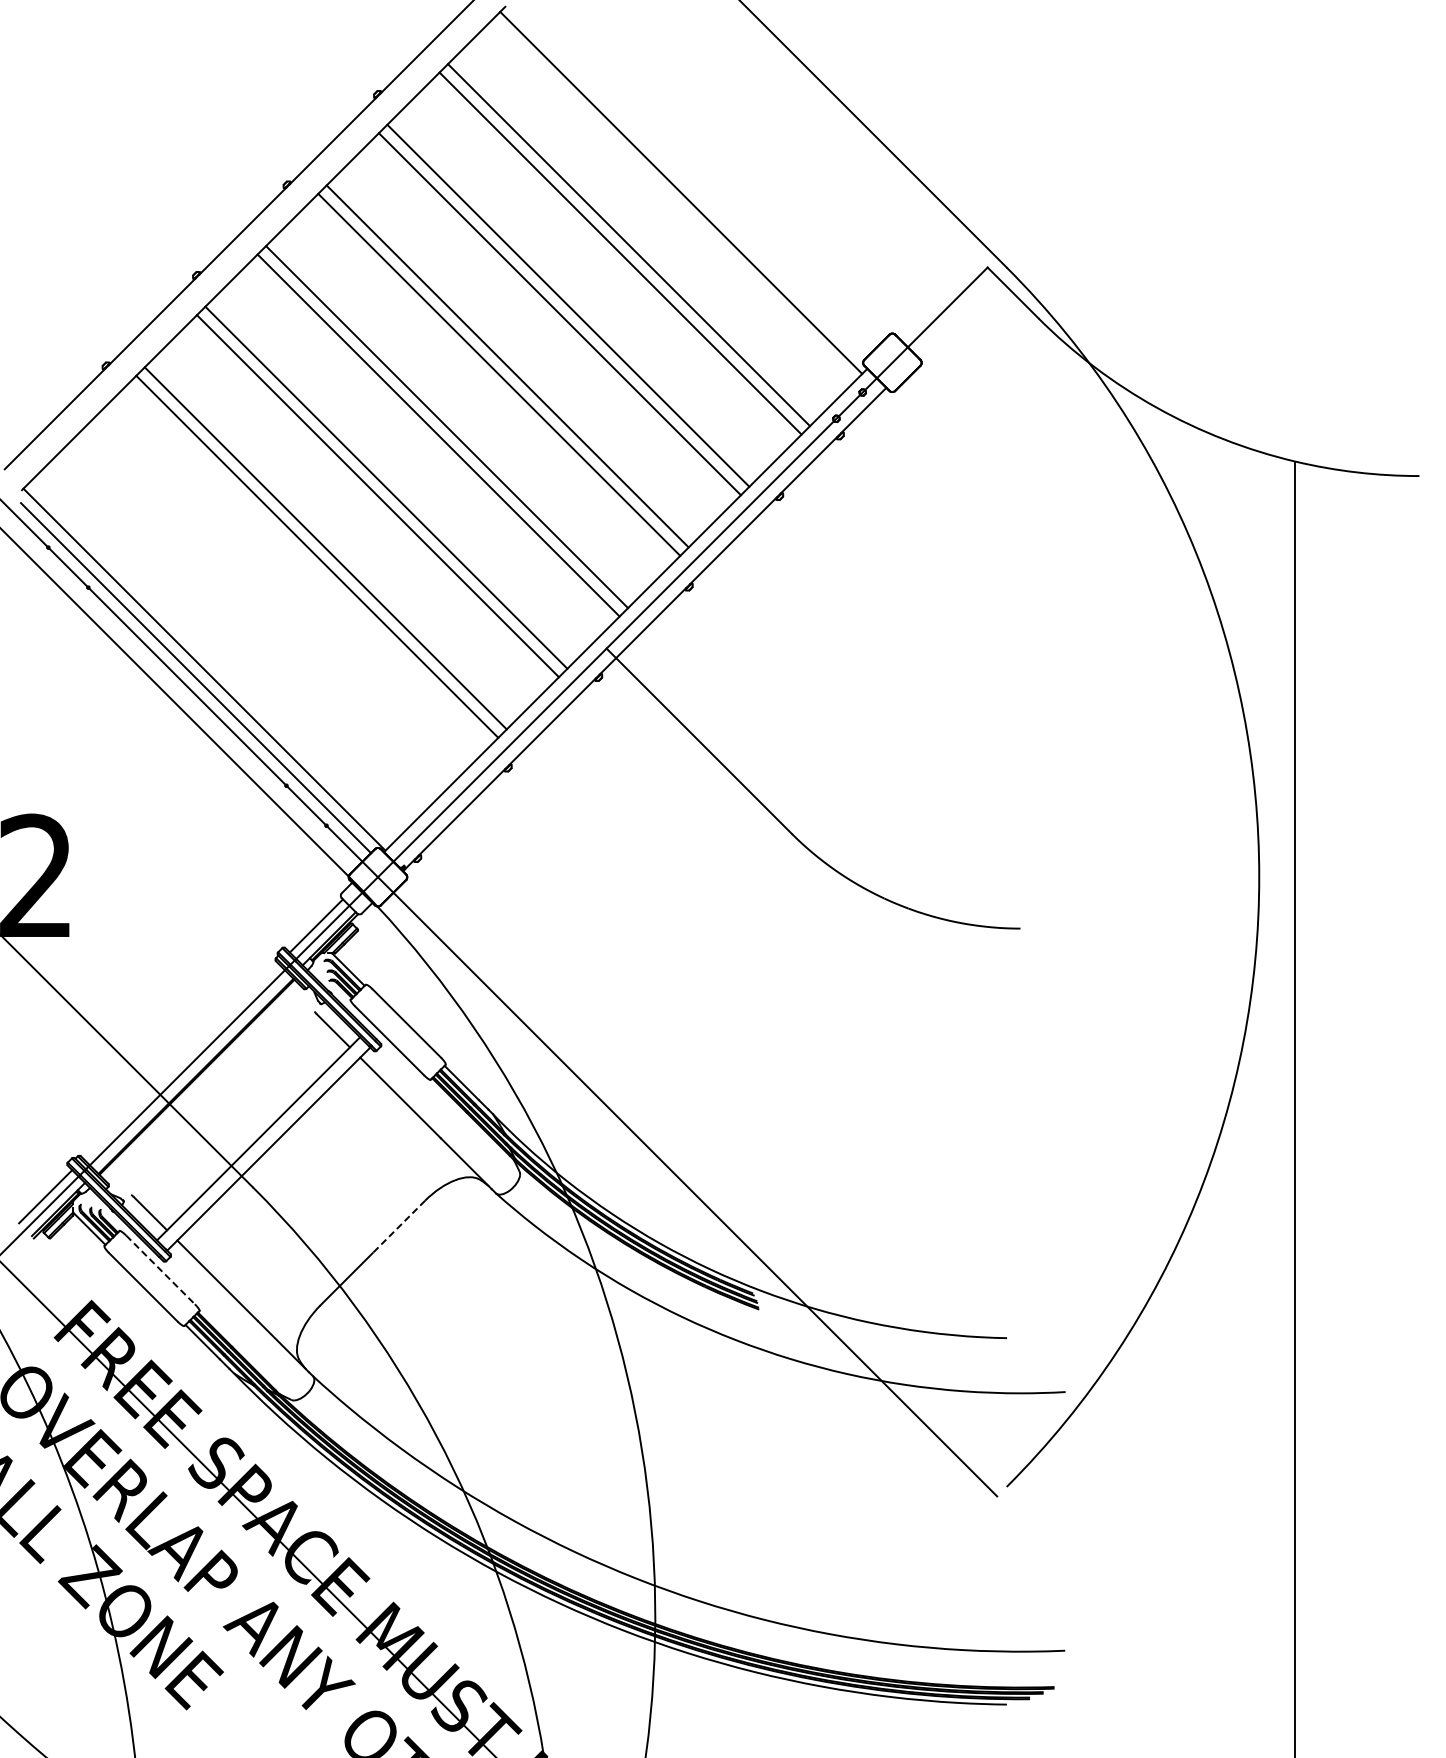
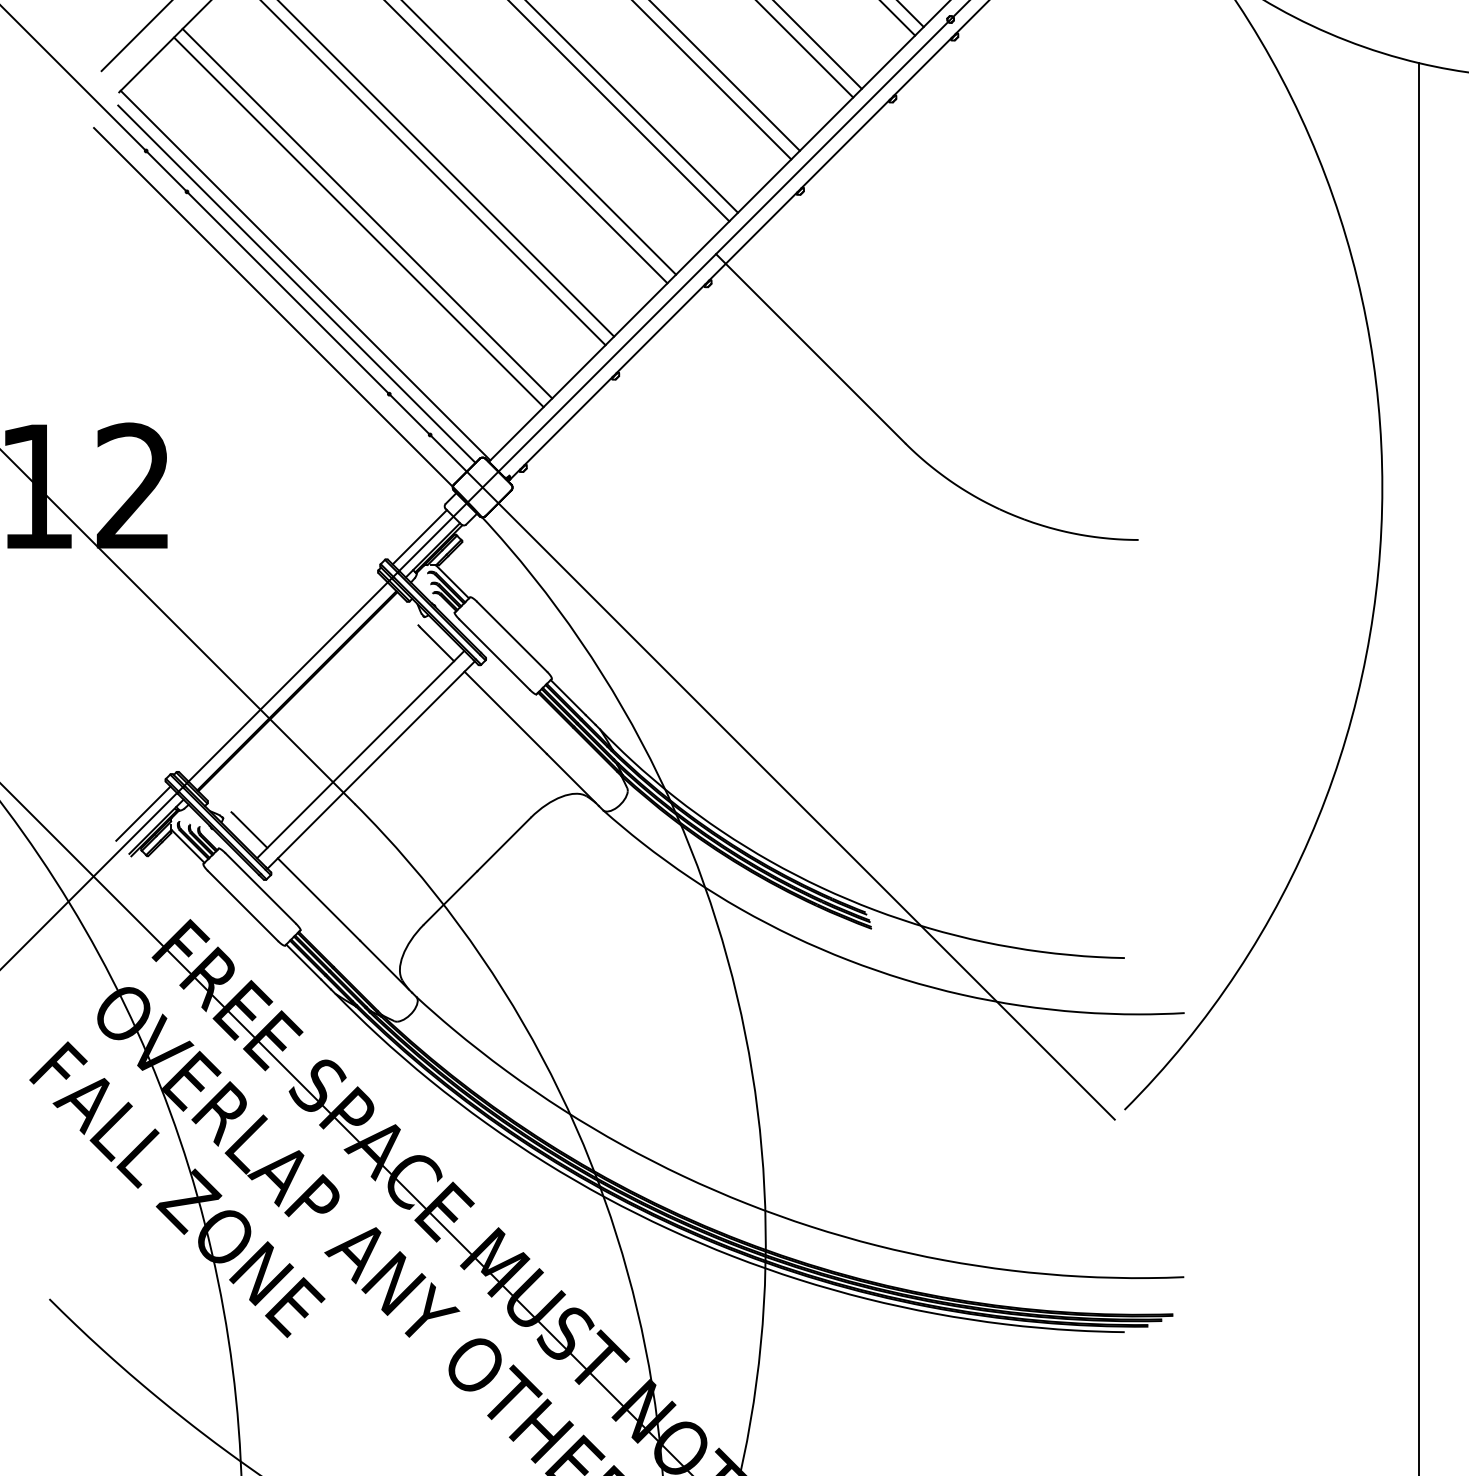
line: (265, 609) -> (367, 214), added
line: (256, 617) -> (358, 222), added
line: (398, 1227) -> (503, 845), dashed -> solid
line: (160, 1269) -> (260, 887), dashed -> solid

